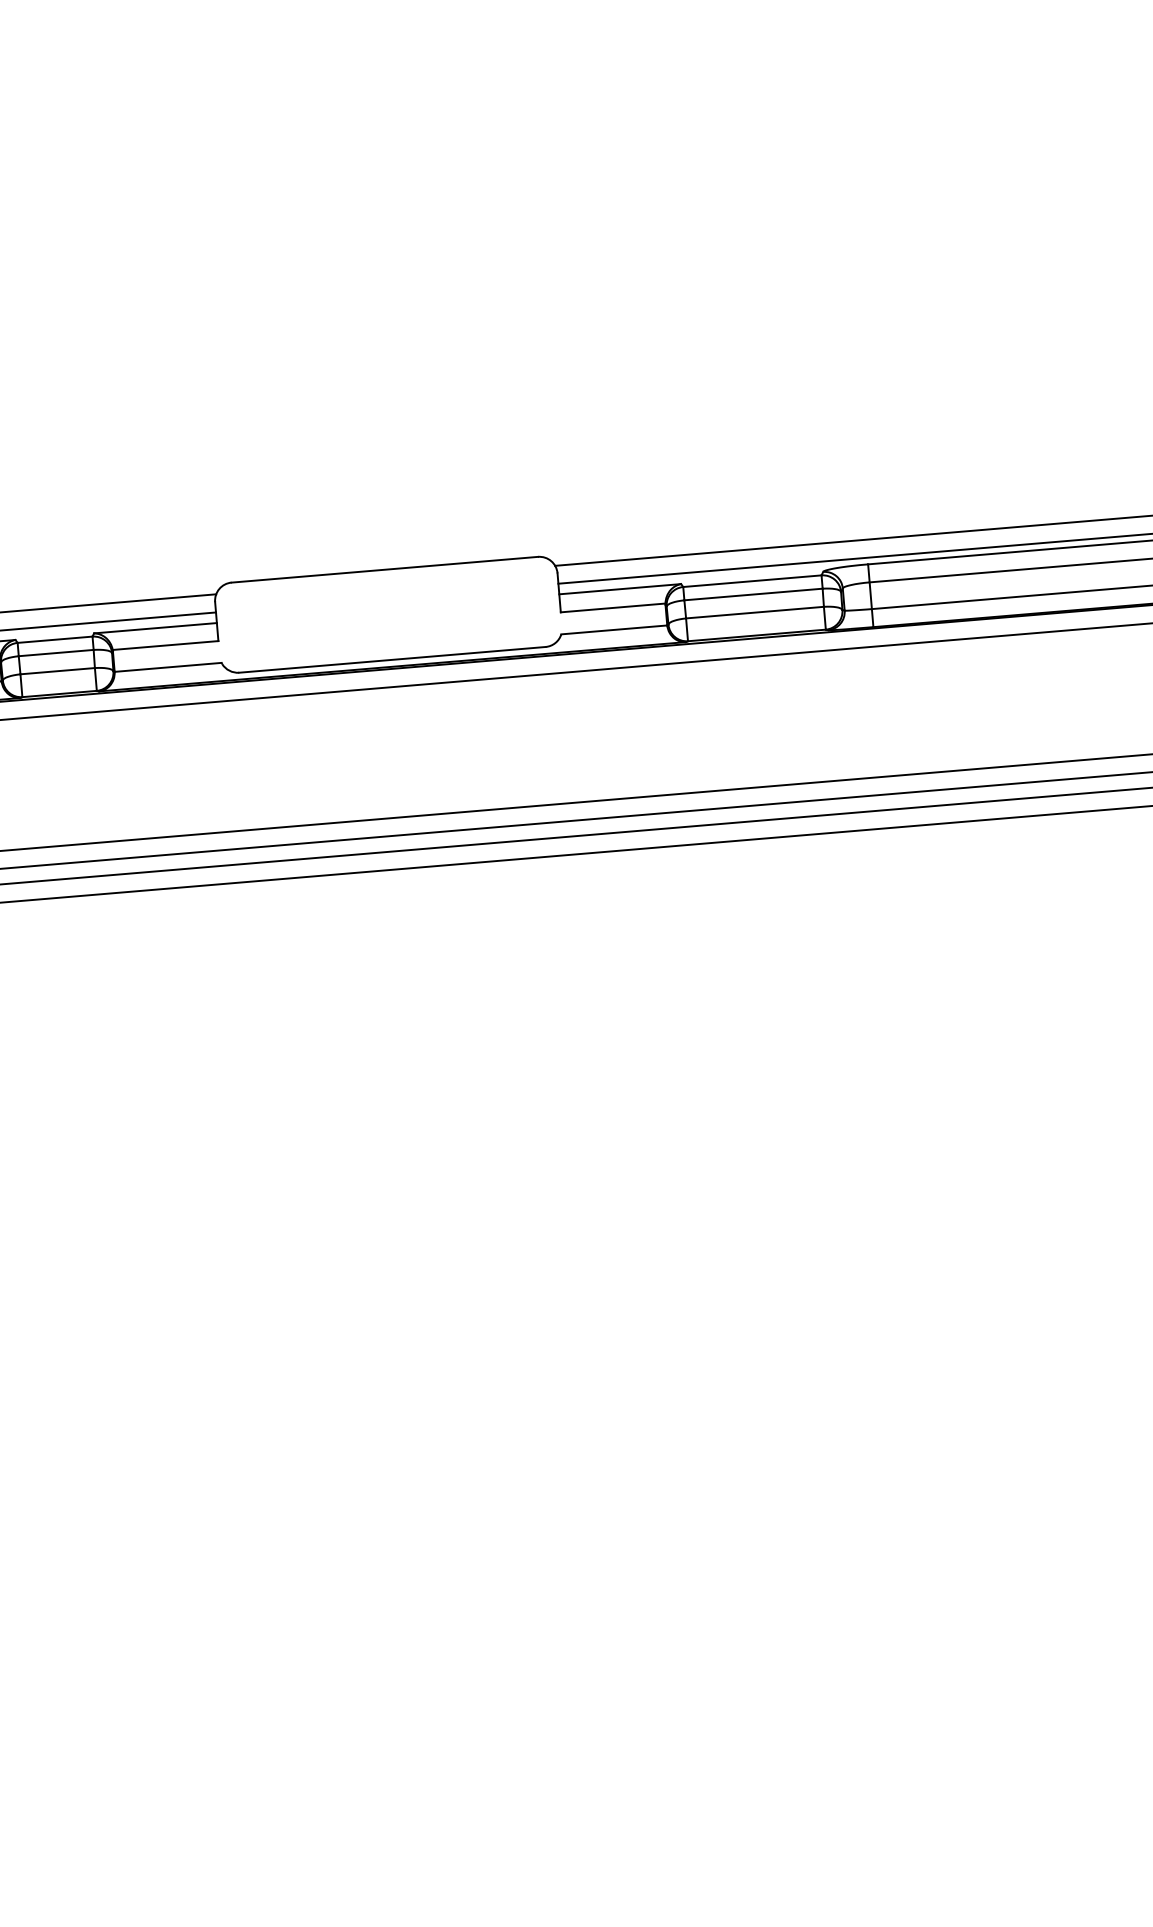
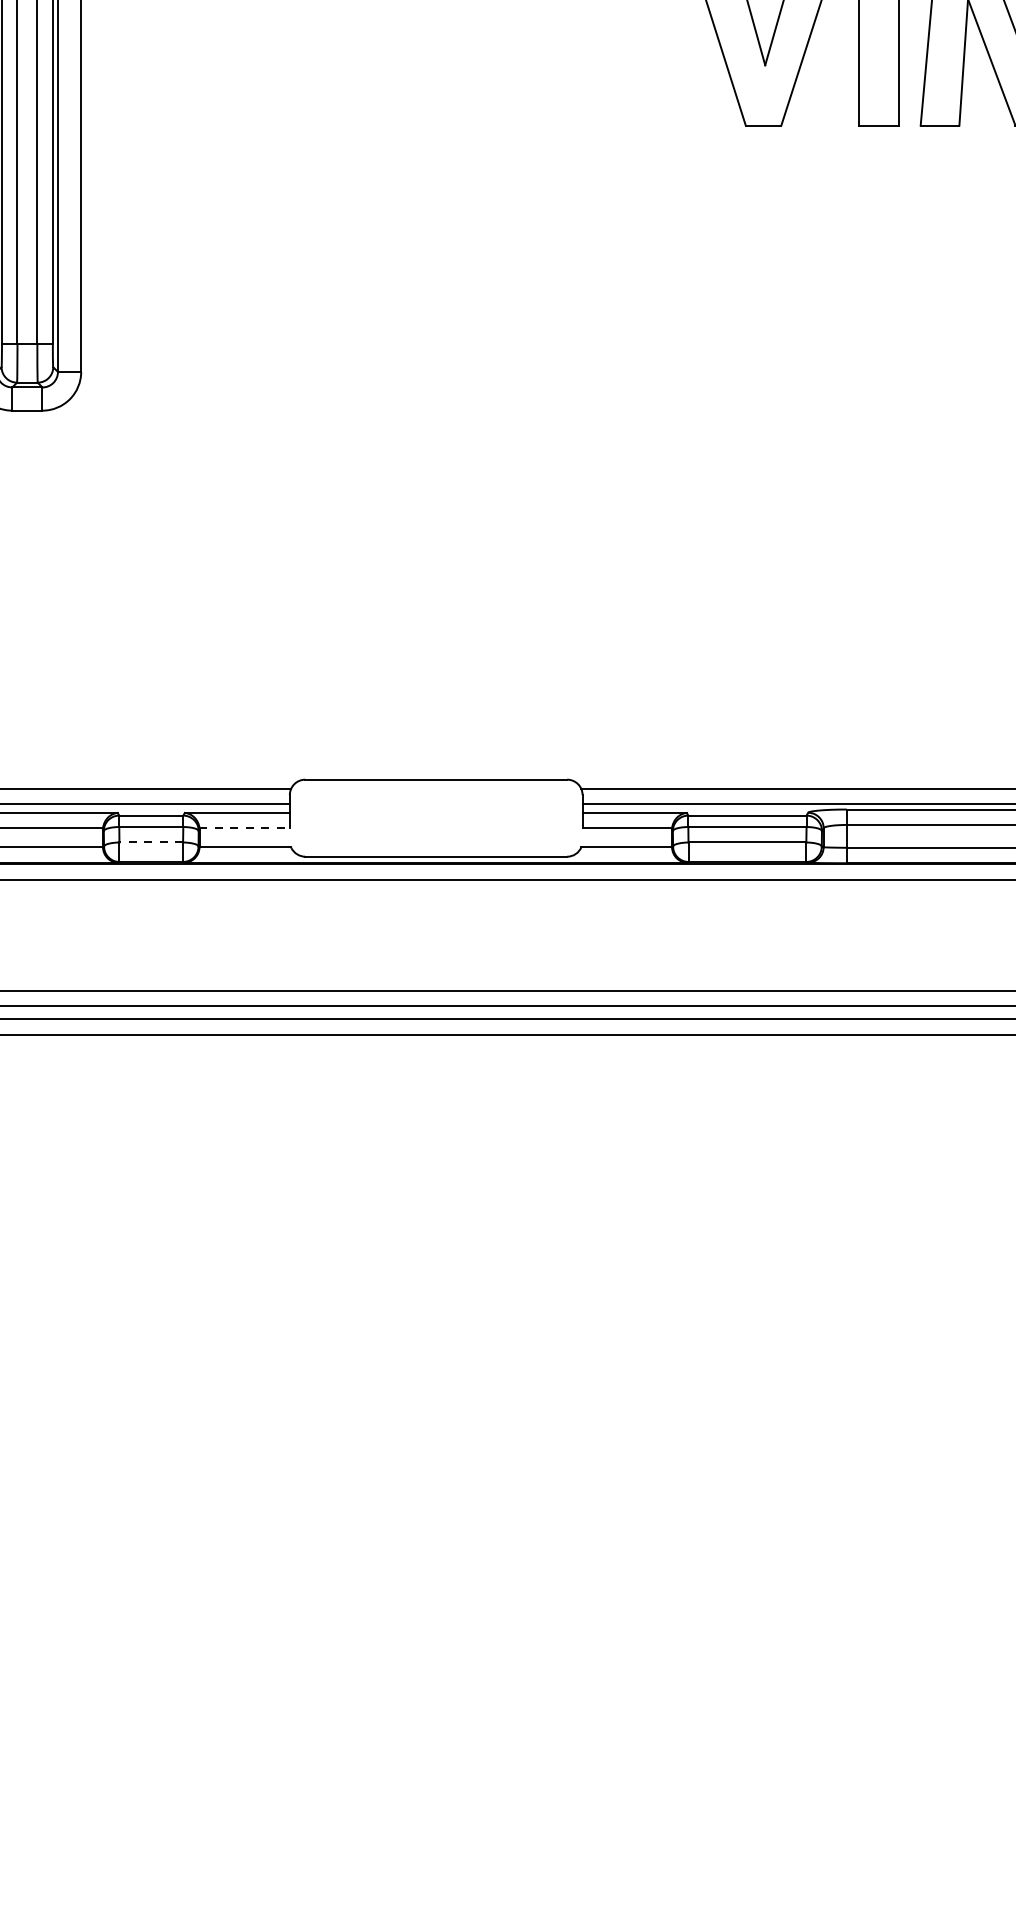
line: (166, 645) -> (245, 828), solid -> dashed
line: (57, 671) -> (151, 842), solid -> dashed

